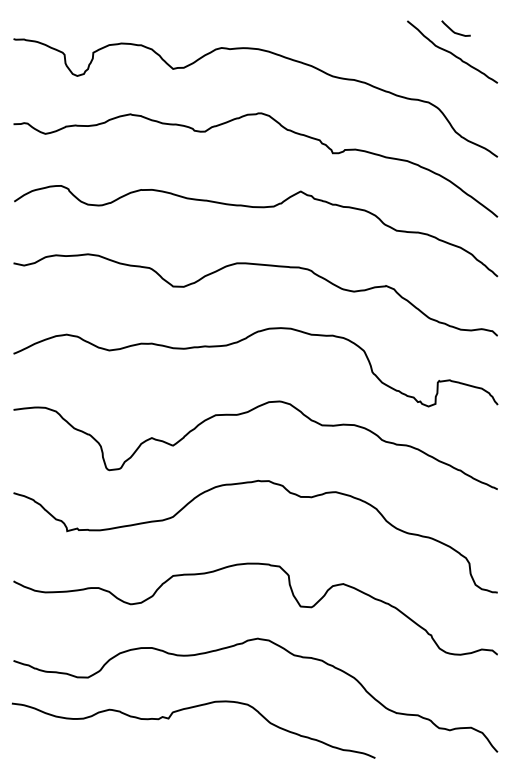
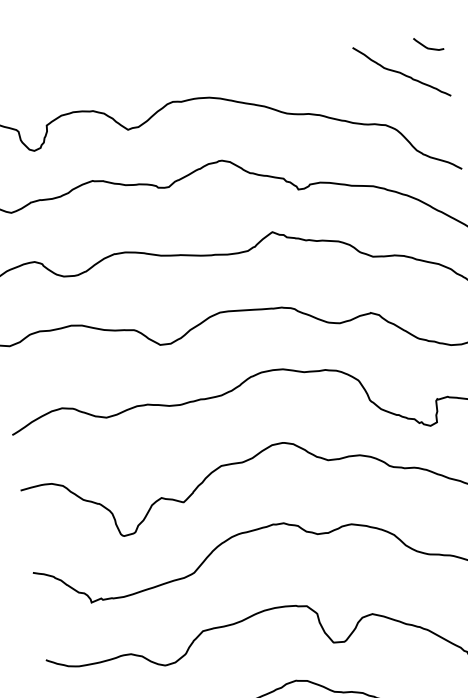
curve: (453, 30) -> (426, 46), moved

